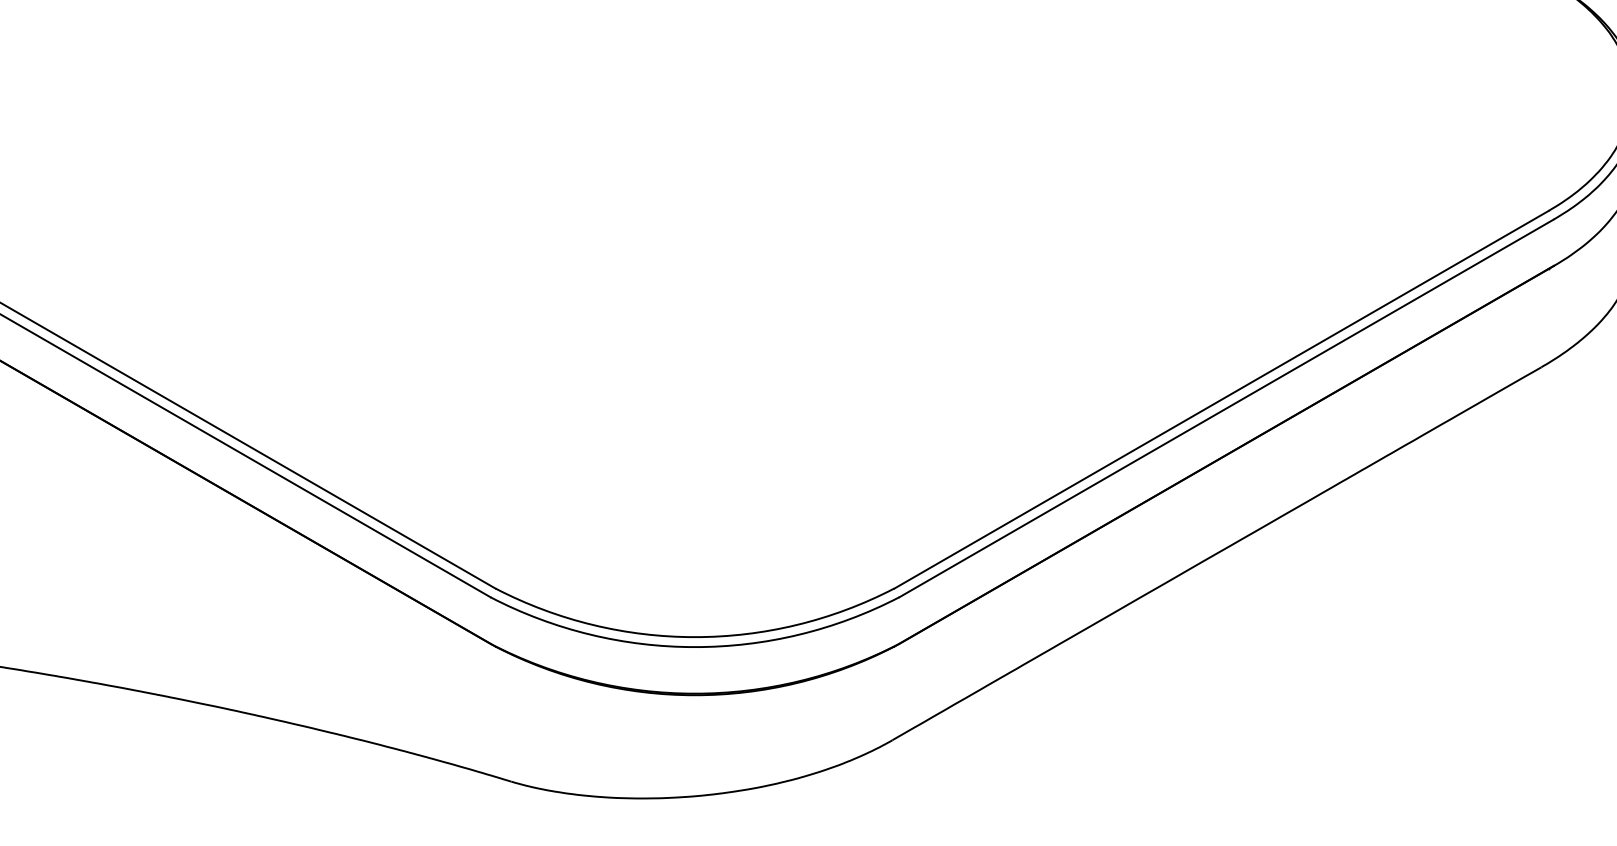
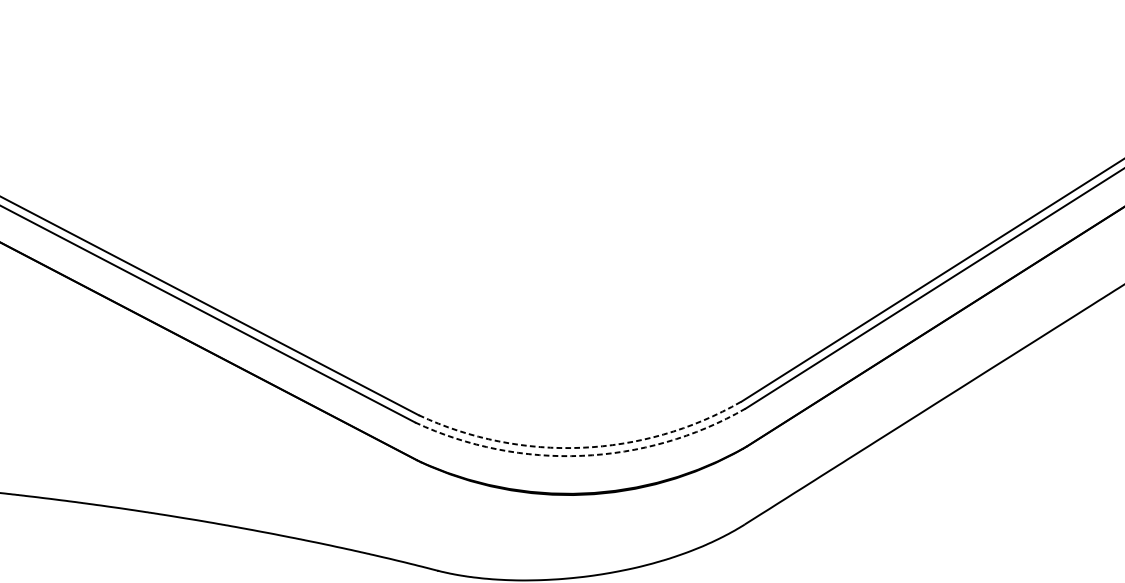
arc: (694, 637) -> (581, 448), solid -> dashed
arc: (694, 647) -> (581, 456), solid -> dashed

